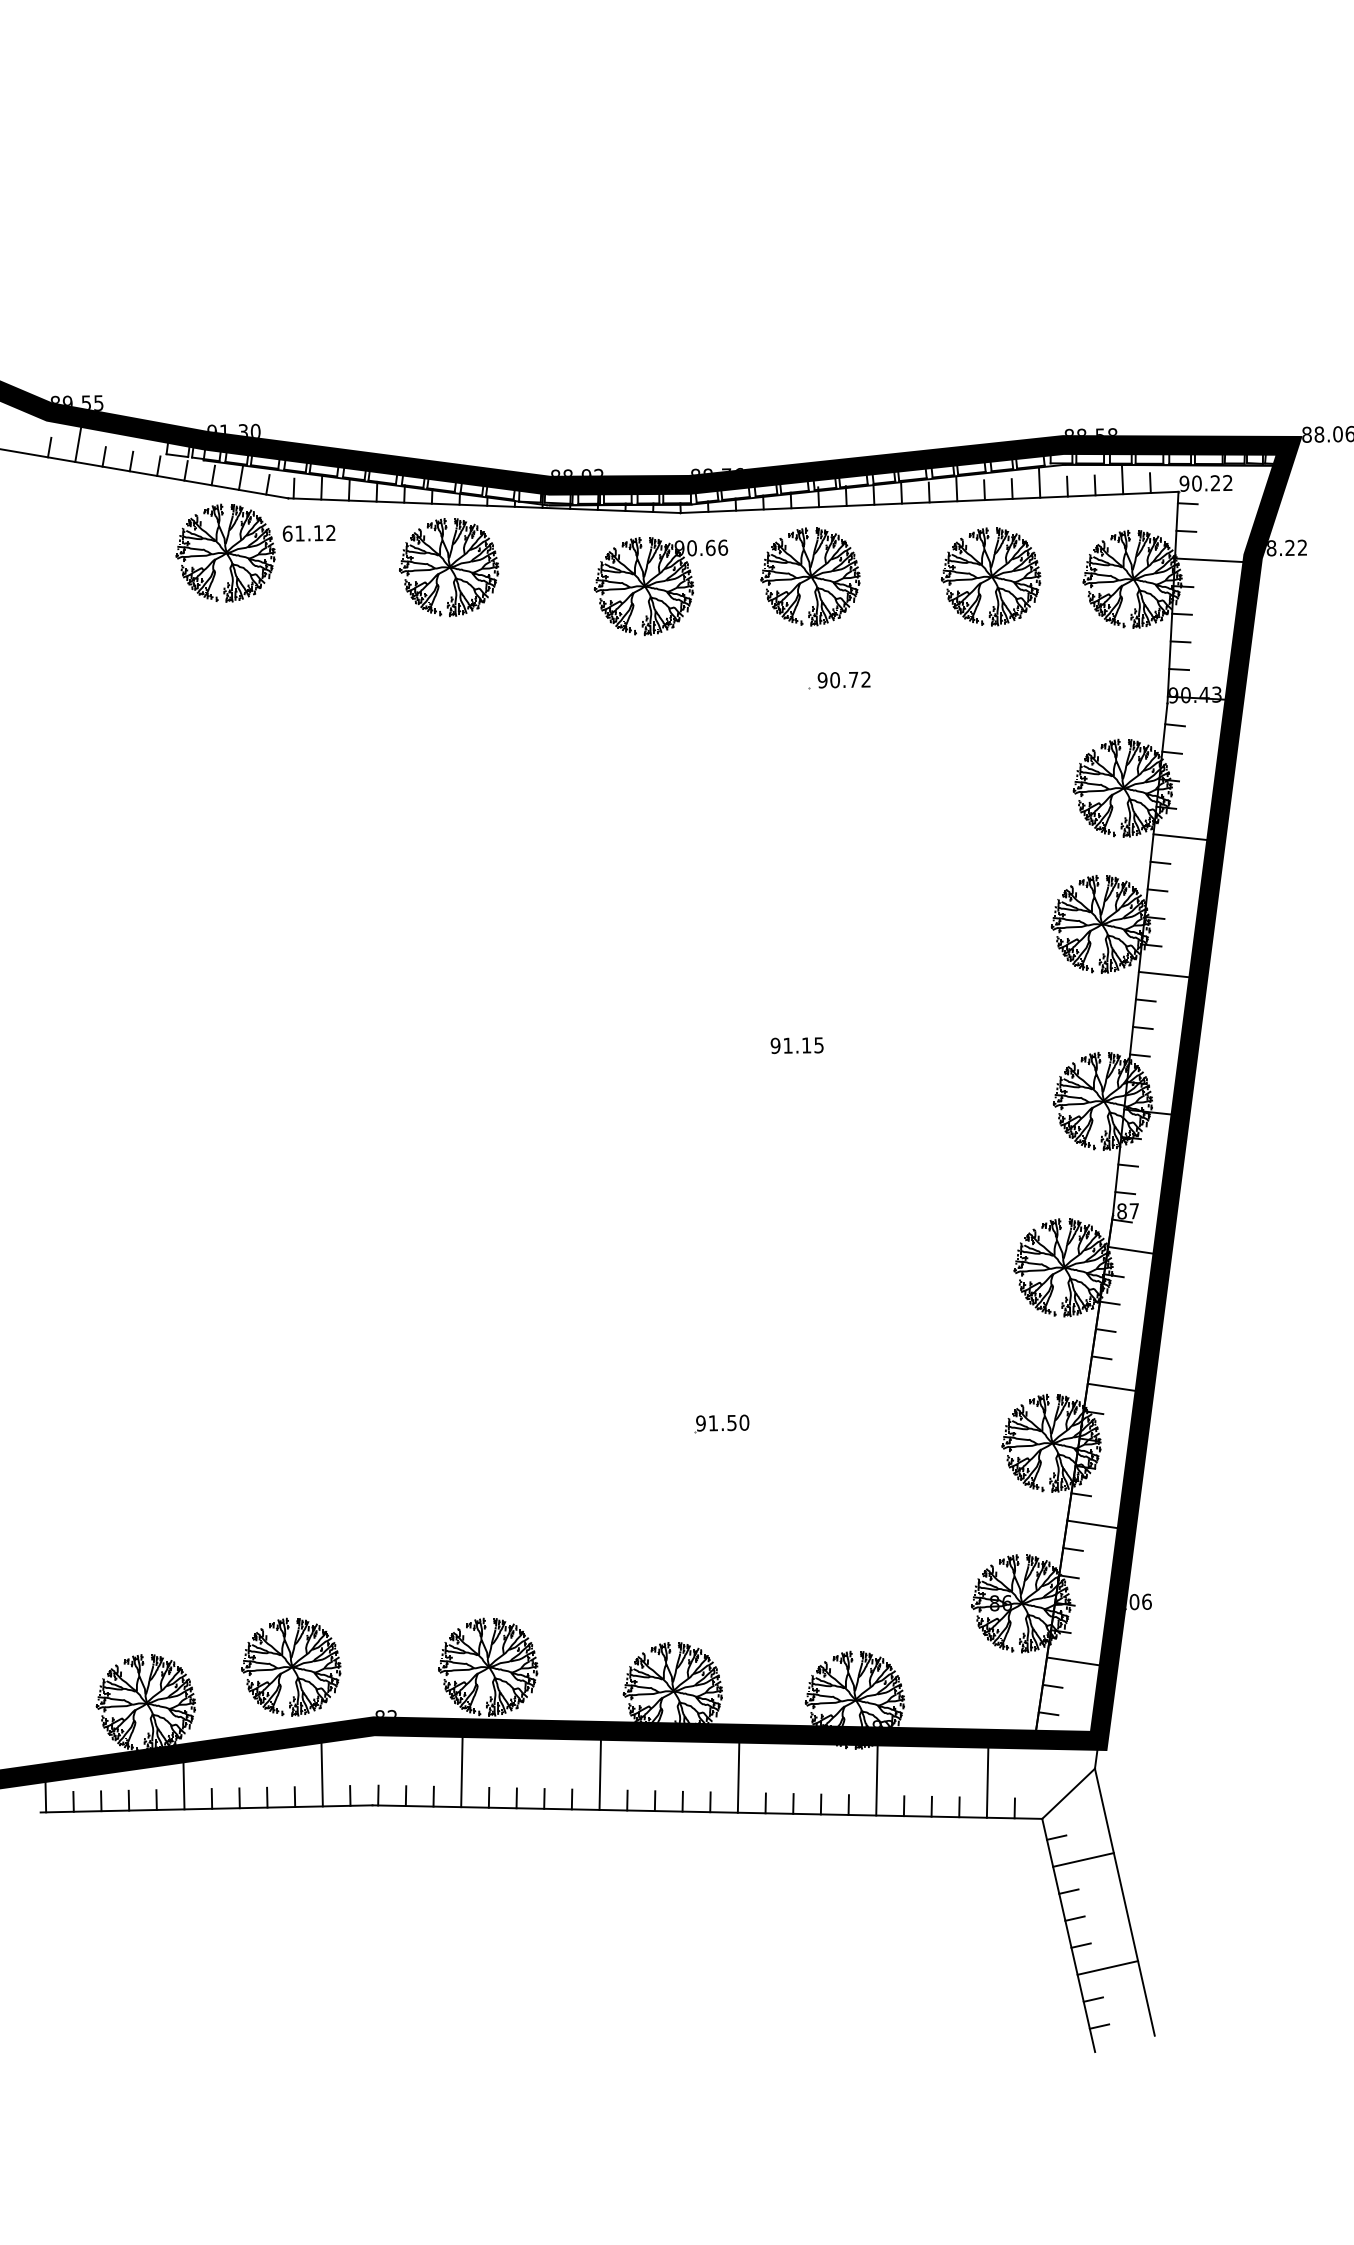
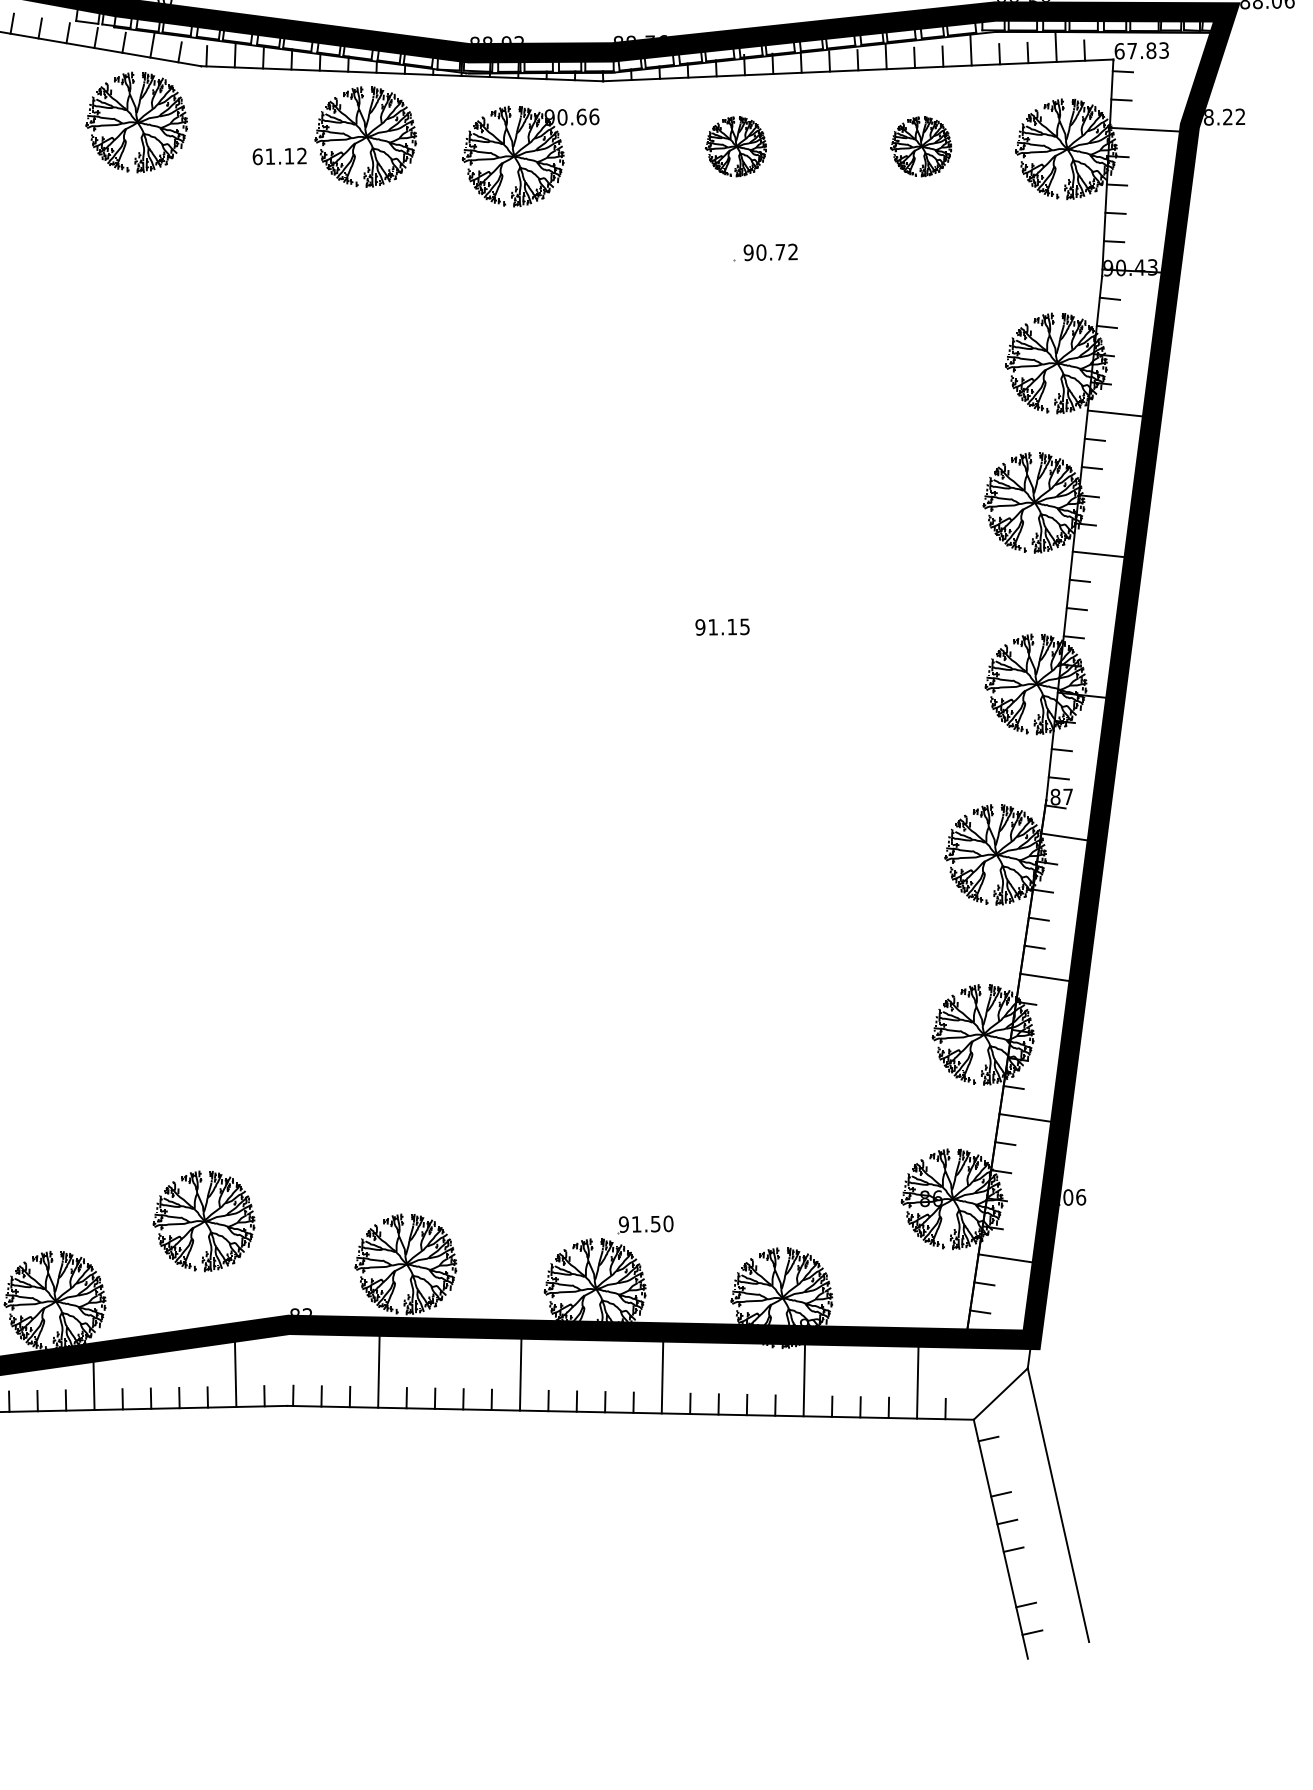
text: (1205, 483) -> (1141, 50), 90.22 -> 67.83
text: (308, 532) -> (279, 155), moved
part: (810, 576) -> (736, 146), size x0.6
part: (990, 576) -> (920, 146), size x0.6
part: (660, 586) -> (530, 156), moved
part: (721, 1423) -> (644, 1224), moved
part: (291, 1666) -> (204, 1220), moved
line: (1083, 1859) -> (1016, 1461), removed
line: (1107, 1967) -> (1040, 1572), removed

